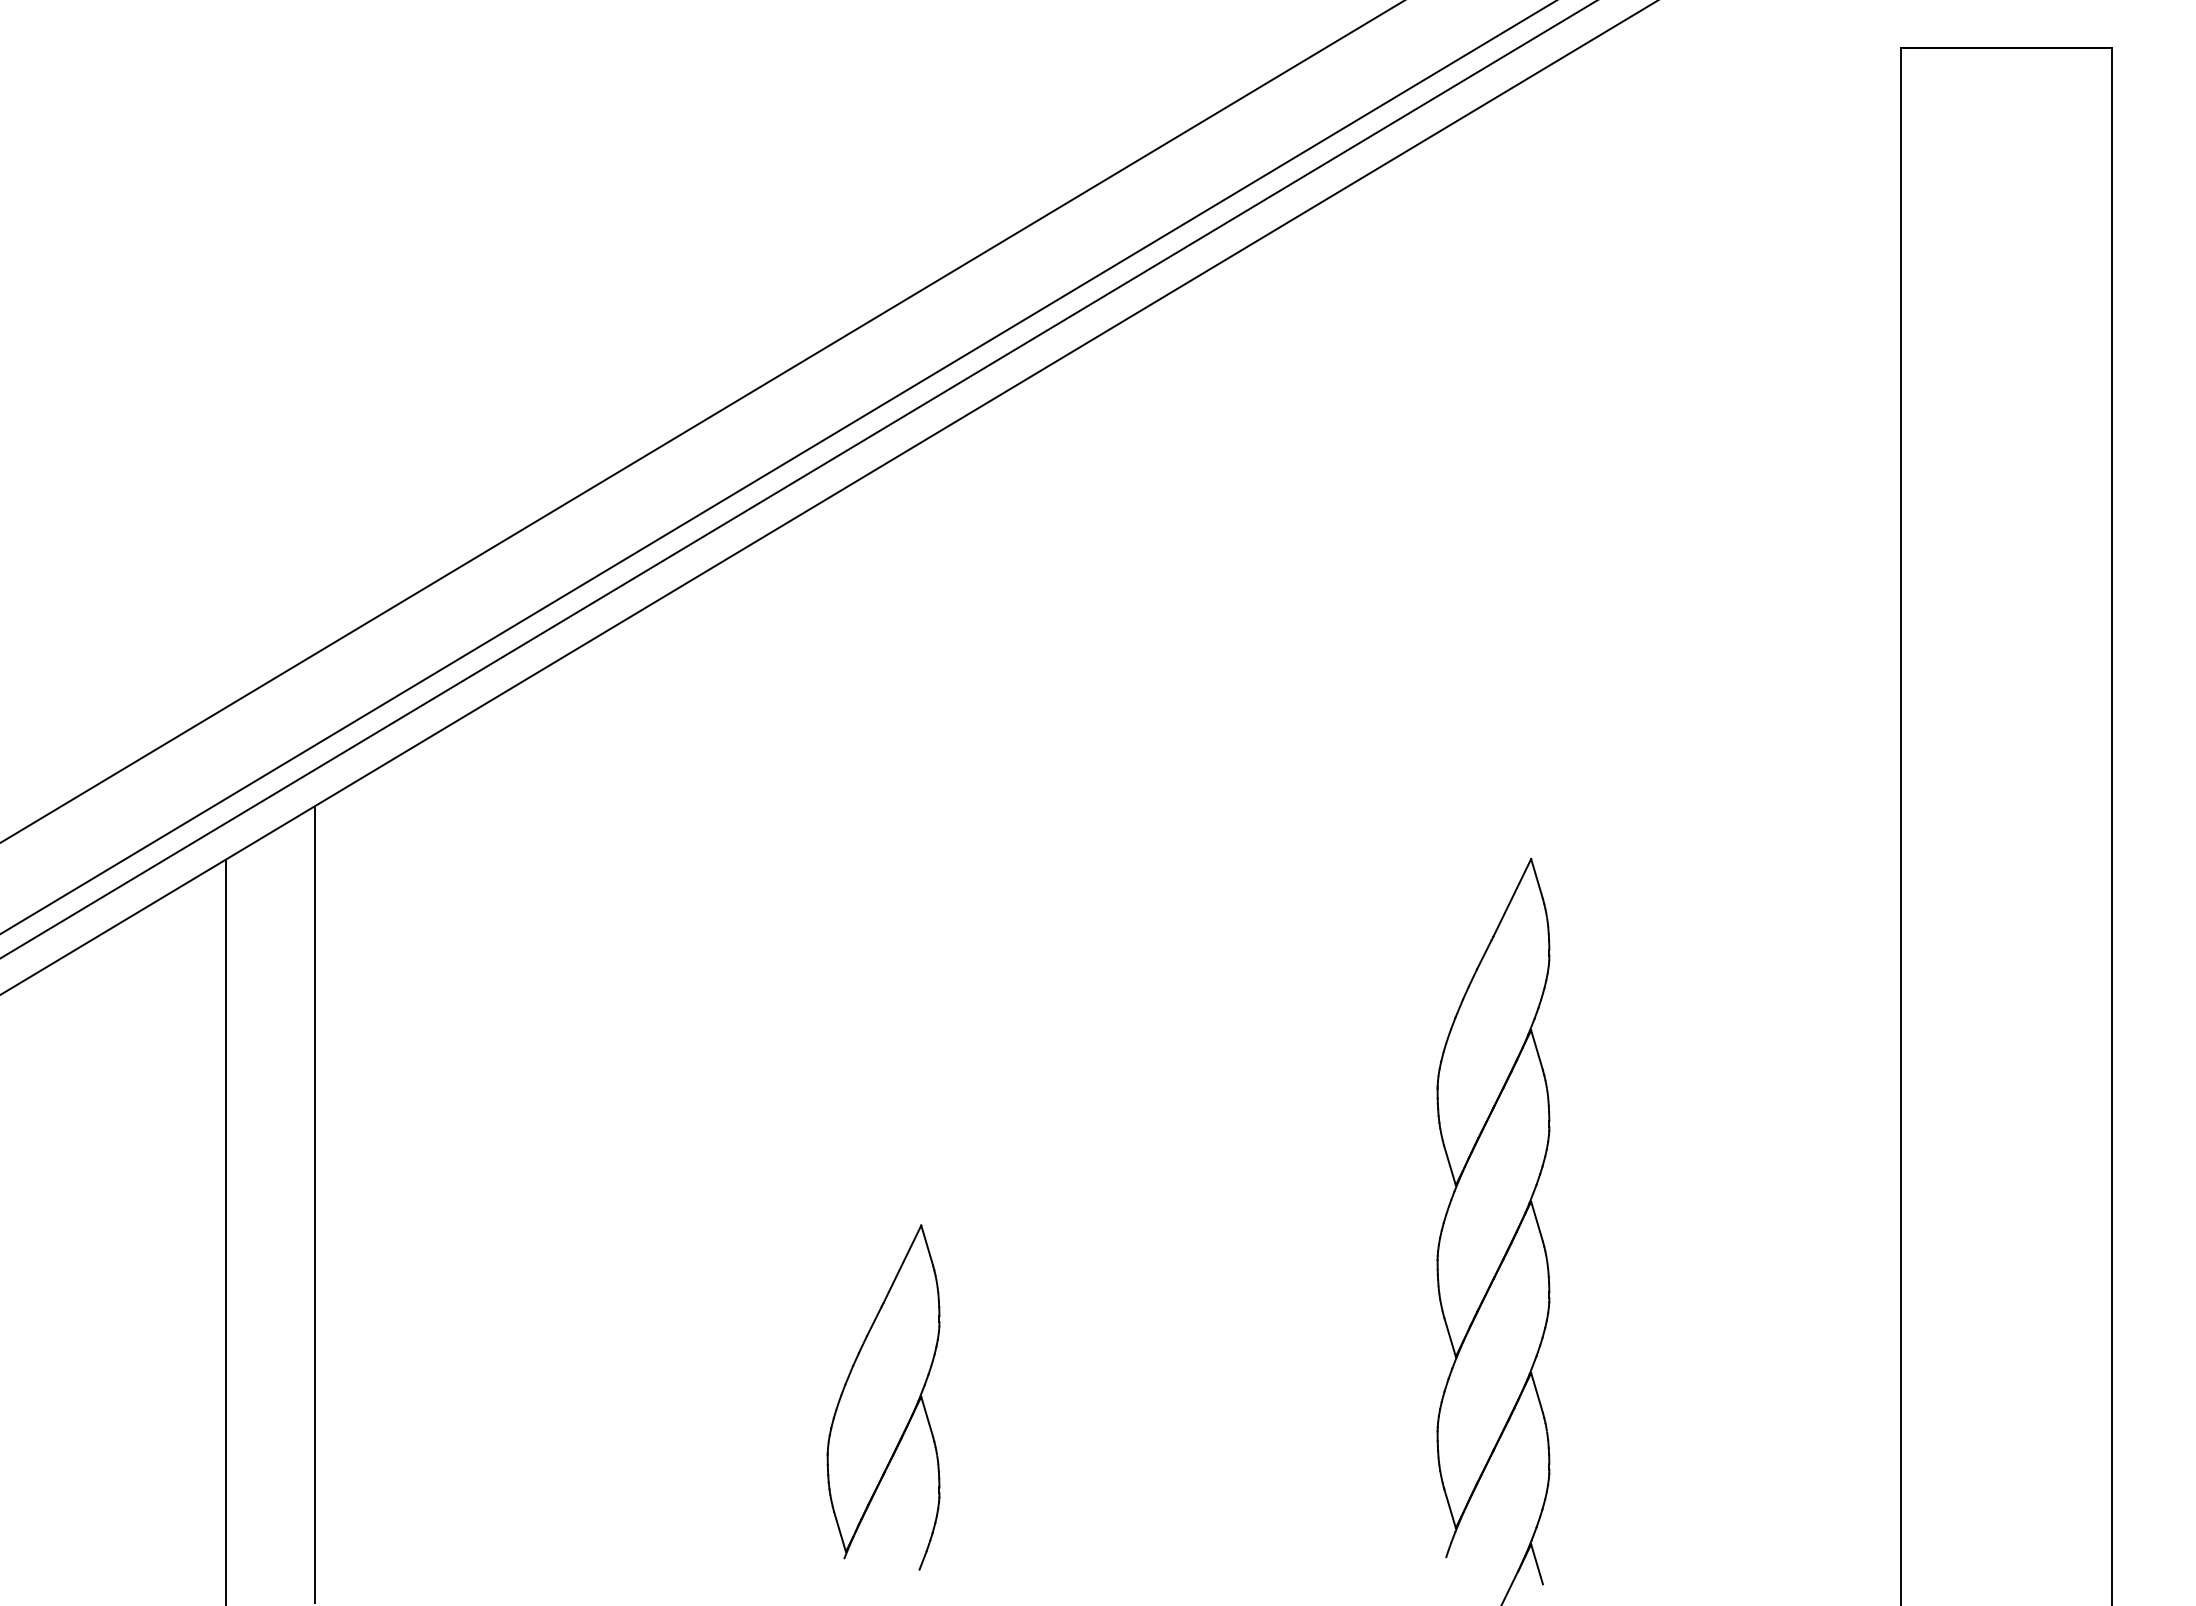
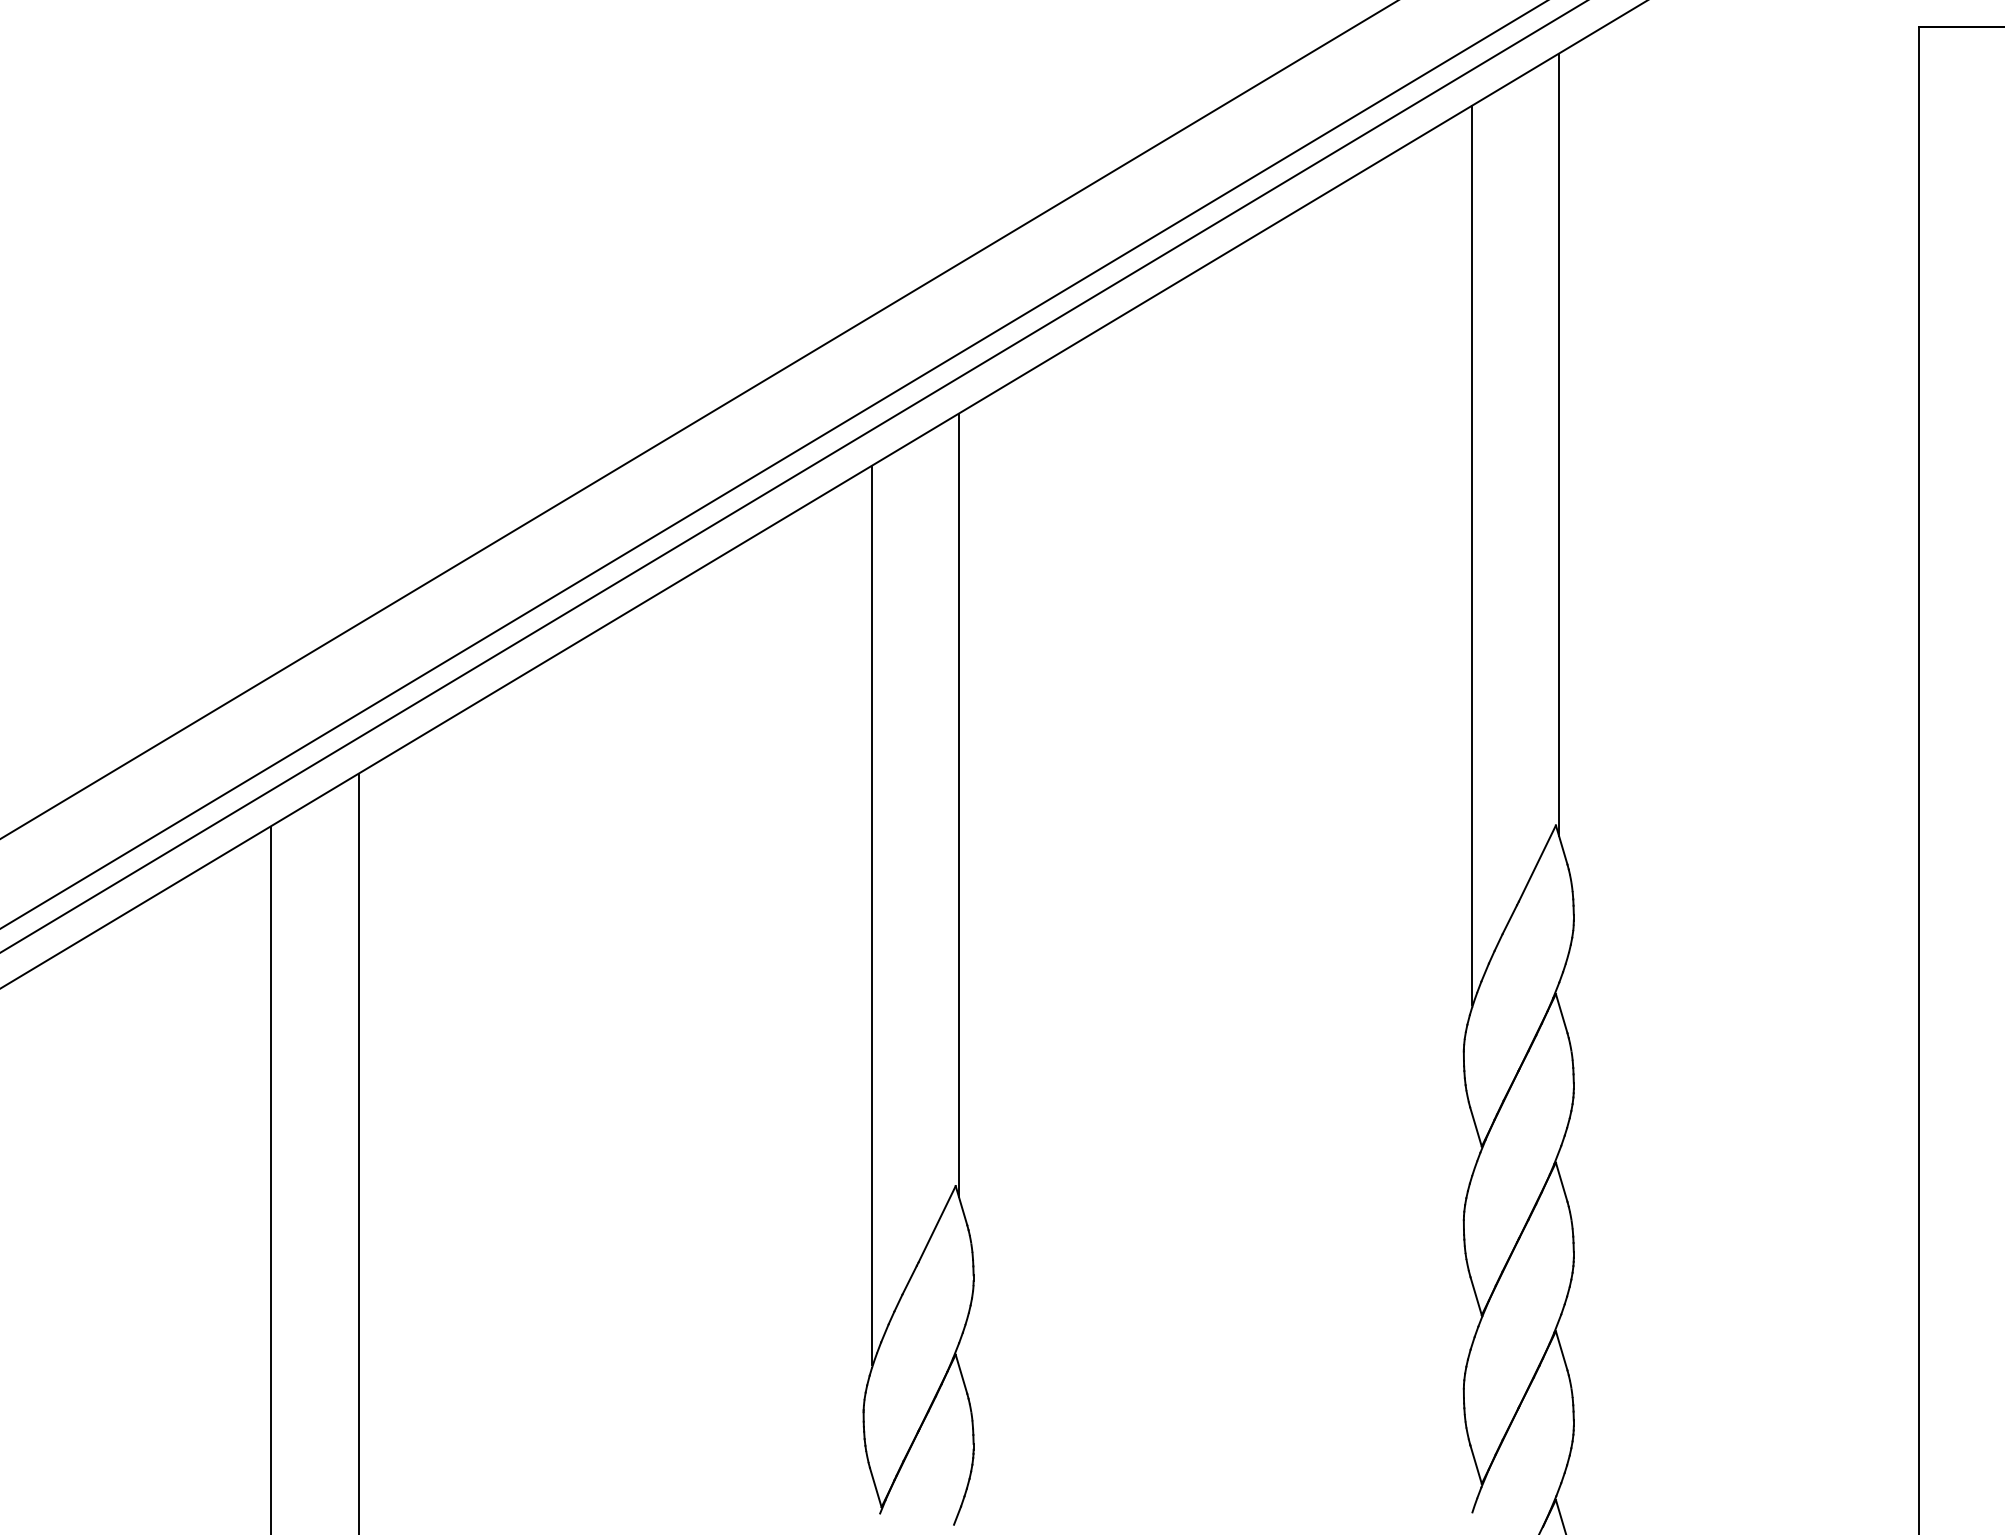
line: (1534, 471) -> (1559, 444), added
line: (1445, 584) -> (1471, 555), added
line: (924, 838) -> (958, 805), added
line: (835, 950) -> (871, 915), added

